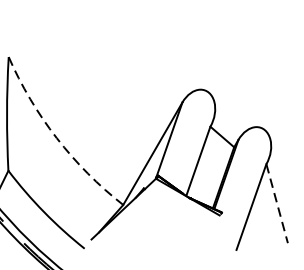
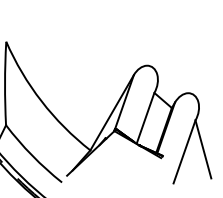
arc: (56, 138) -> (41, 101), dashed -> solid
line: (277, 203) -> (203, 149), dashed -> solid

